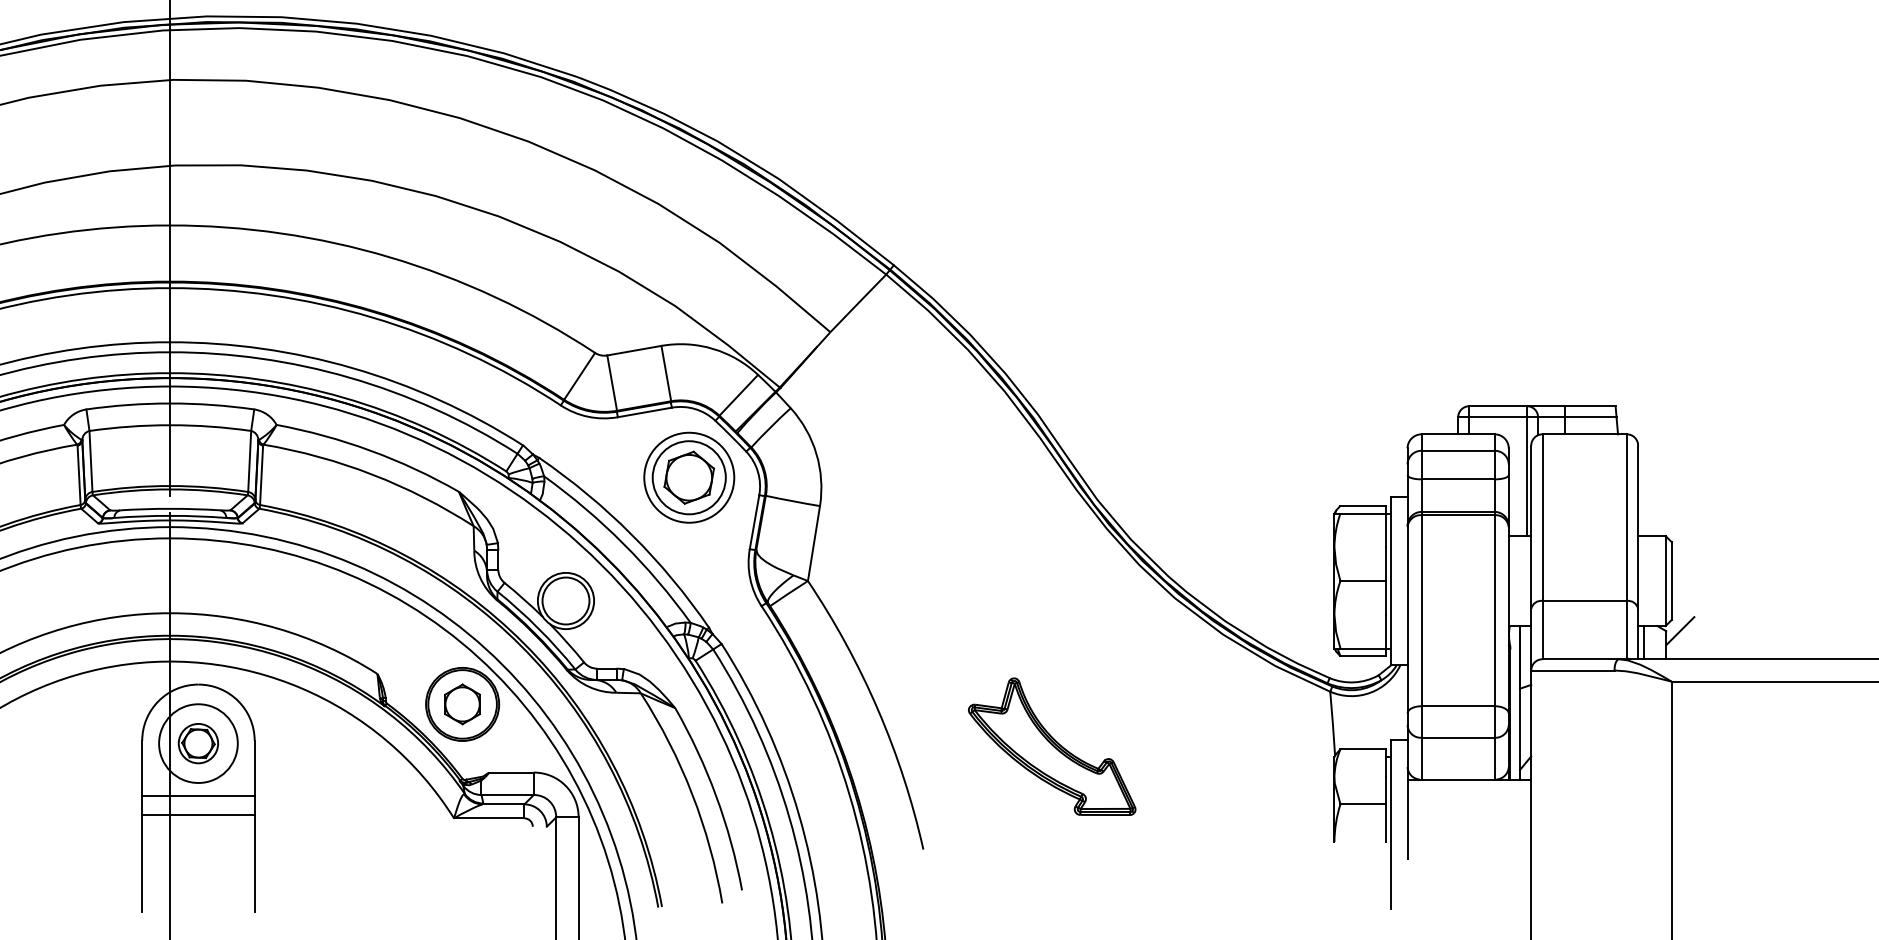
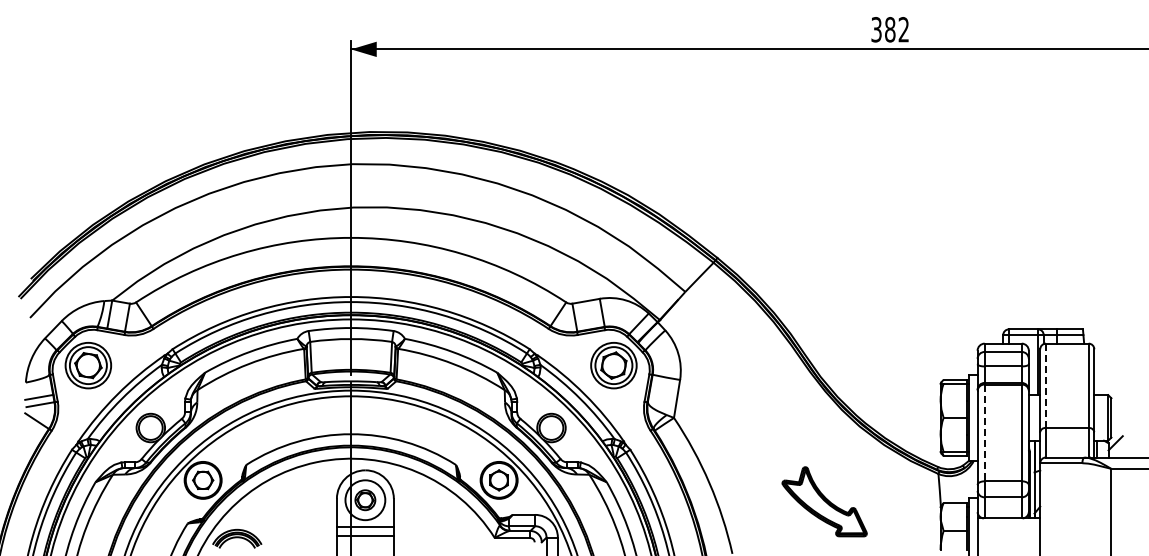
line: (1541, 518) -> (1045, 386), solid -> dashed
line: (1421, 611) -> (984, 433), solid -> dashed
part: (1051, 746) -> (824, 501), moved

